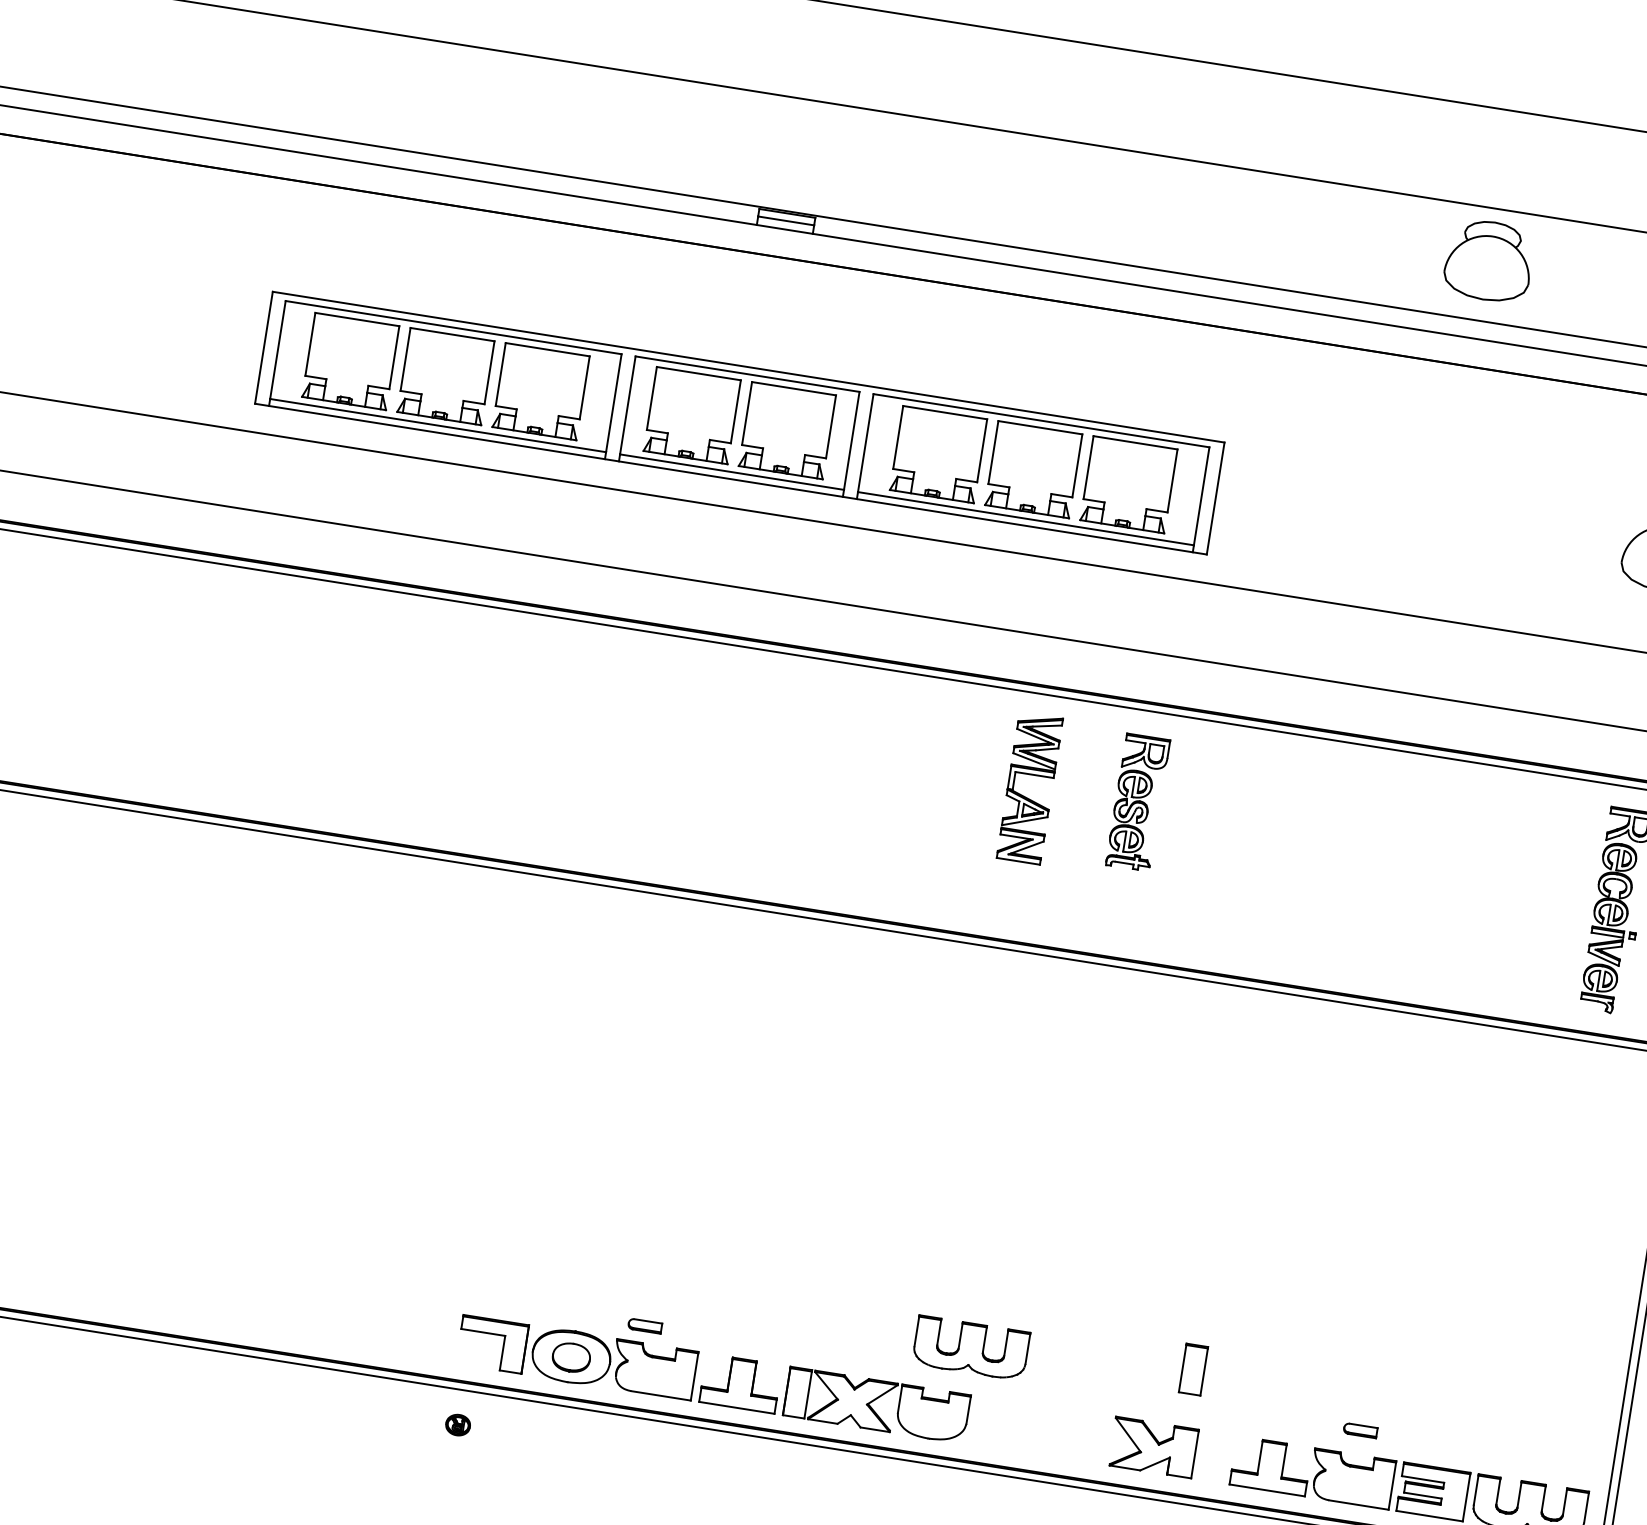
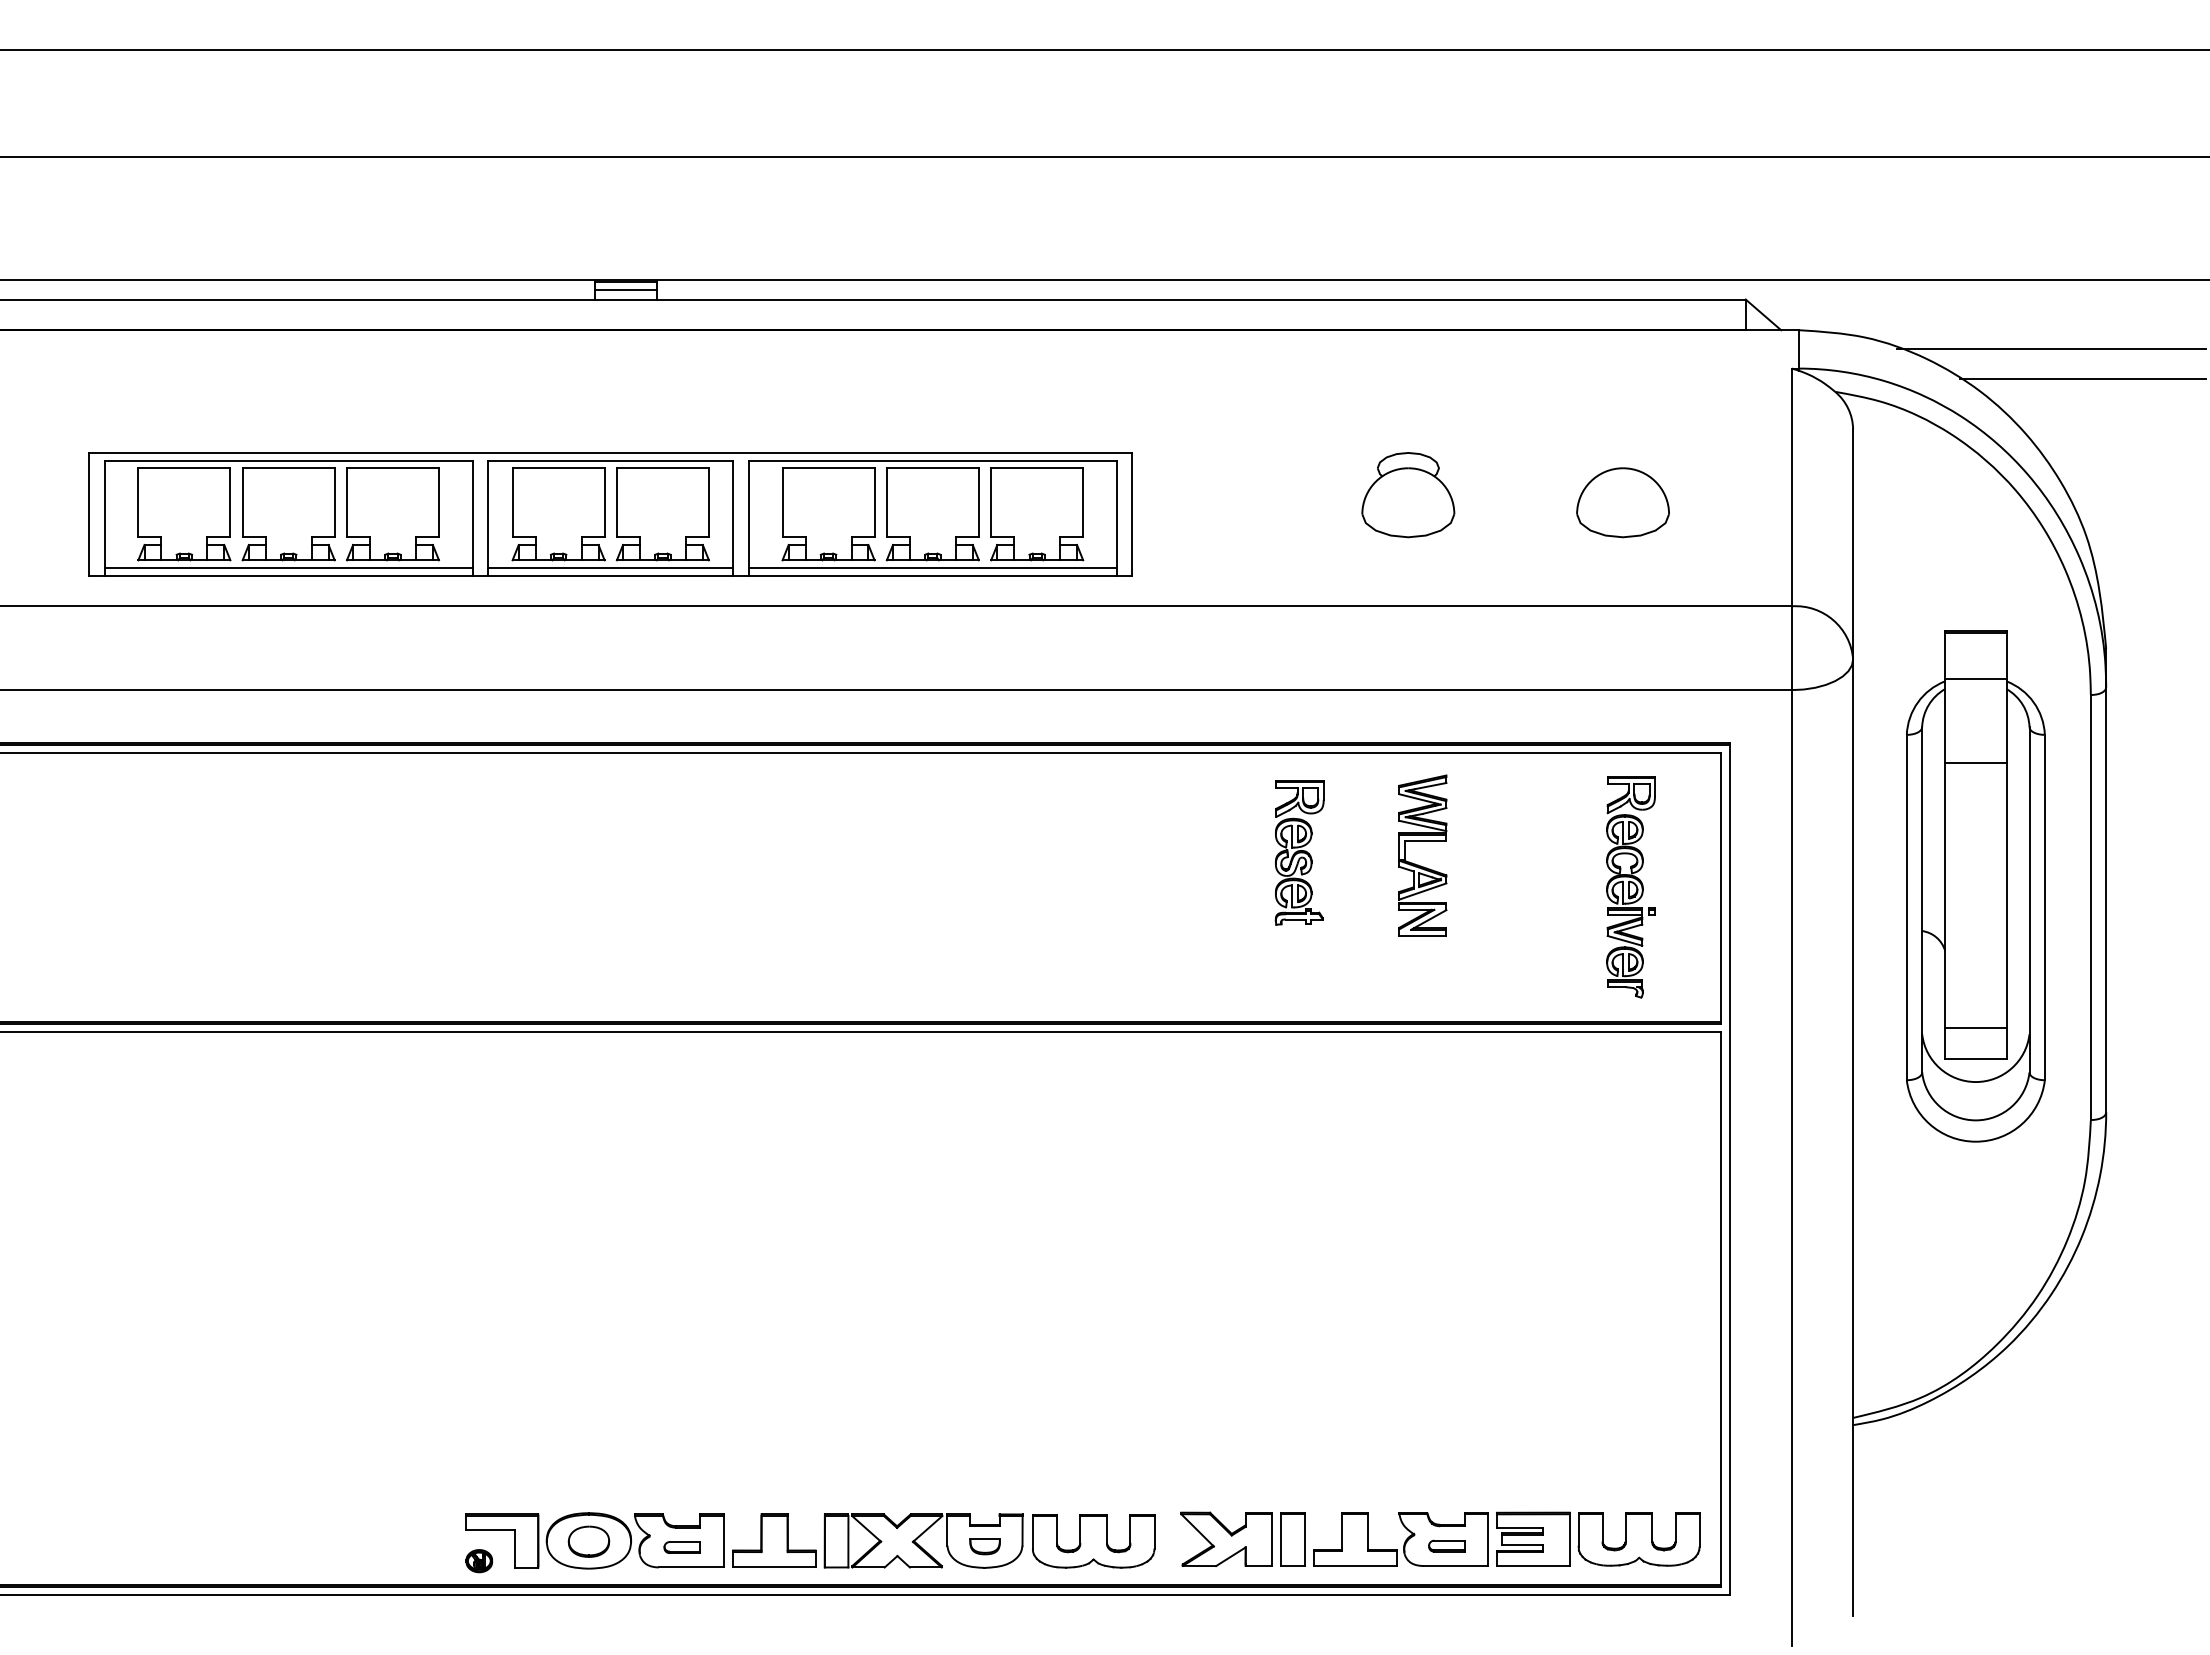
part: (1489, 261) -> (1408, 495), moved
part: (1024, 795) -> (1418, 864), moved
part: (1137, 802) -> (1299, 852), moved
part: (644, 1325) -> (681, 1547), moved
part: (970, 1348) -> (1093, 1541), moved
part: (1192, 1369) -> (1292, 1539), moved
part: (931, 1419) -> (984, 1546), added
part: (458, 1425) -> (479, 1561), moved
part: (1360, 1429) -> (1446, 1545), moved

